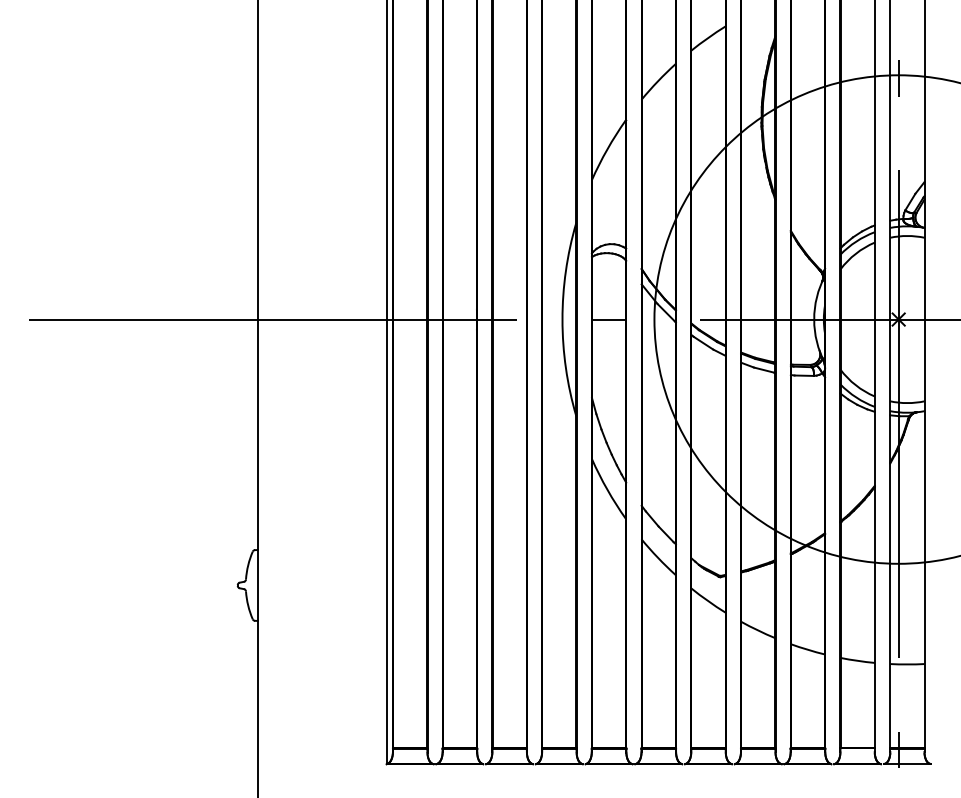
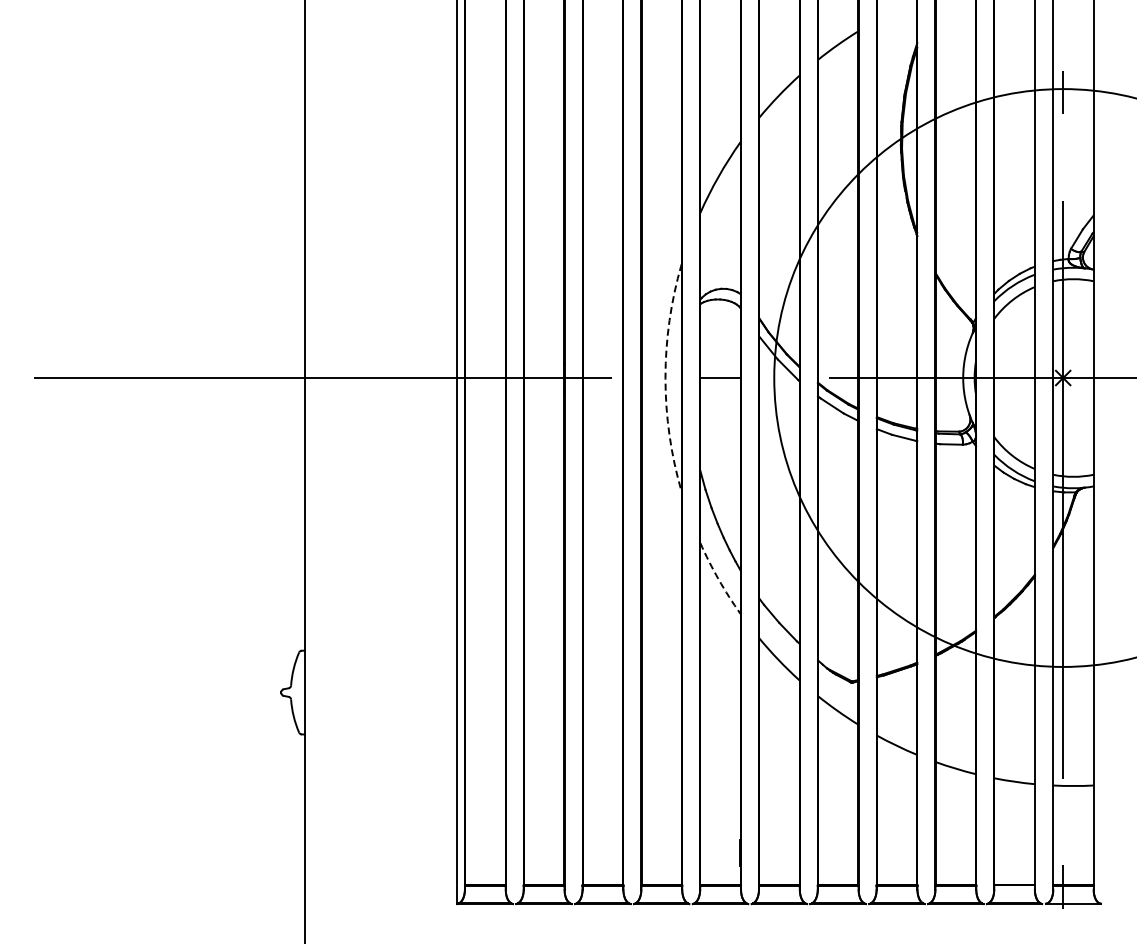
arc: (562, 319) -> (665, 378), solid -> dashed
arc: (607, 489) -> (718, 579), solid -> dashed

